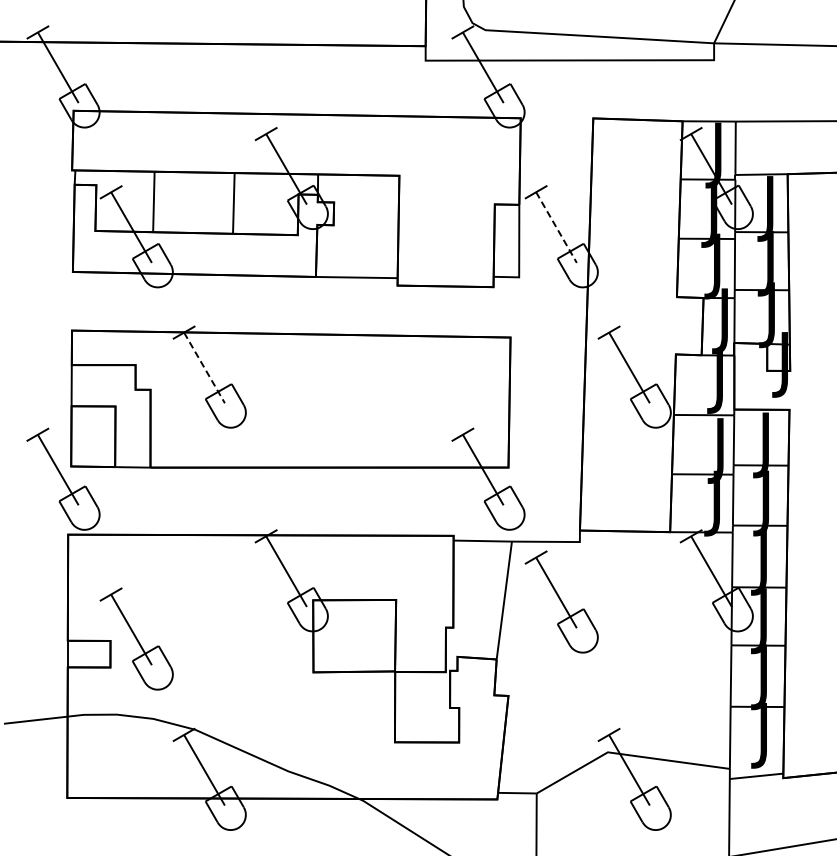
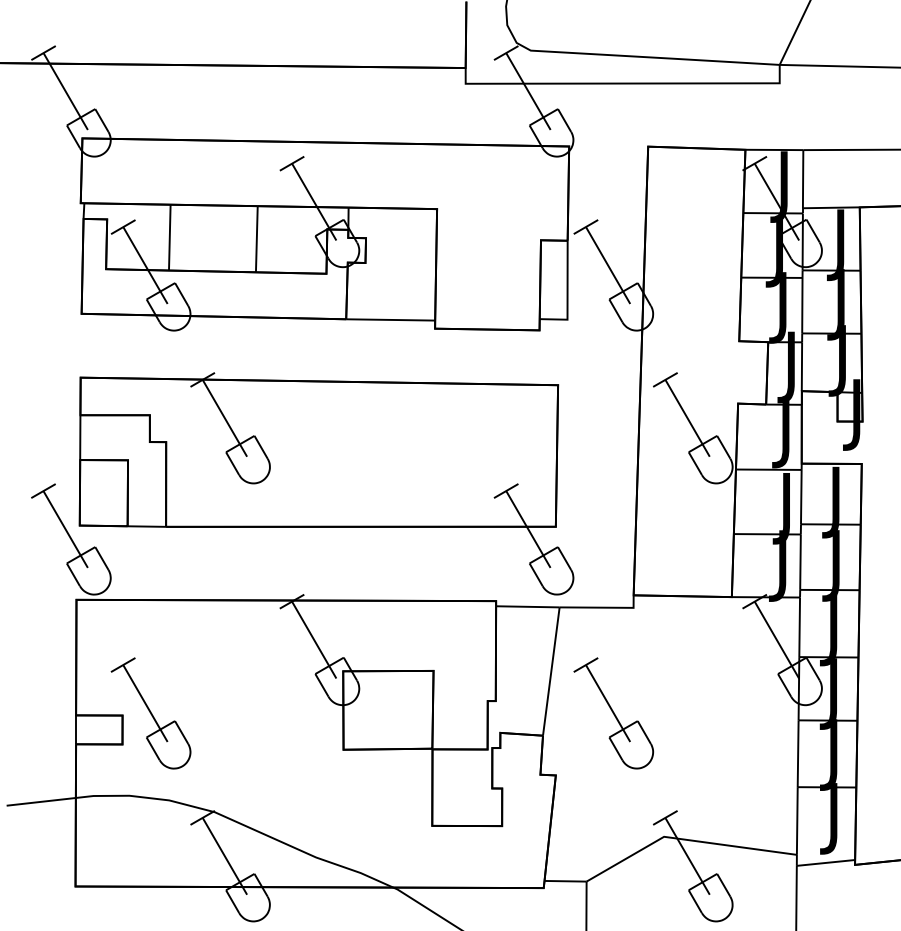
line: (556, 227) -> (608, 265), dashed -> solid
line: (204, 367) -> (224, 417), dashed -> solid
part: (561, 601) -> (613, 712), moved

